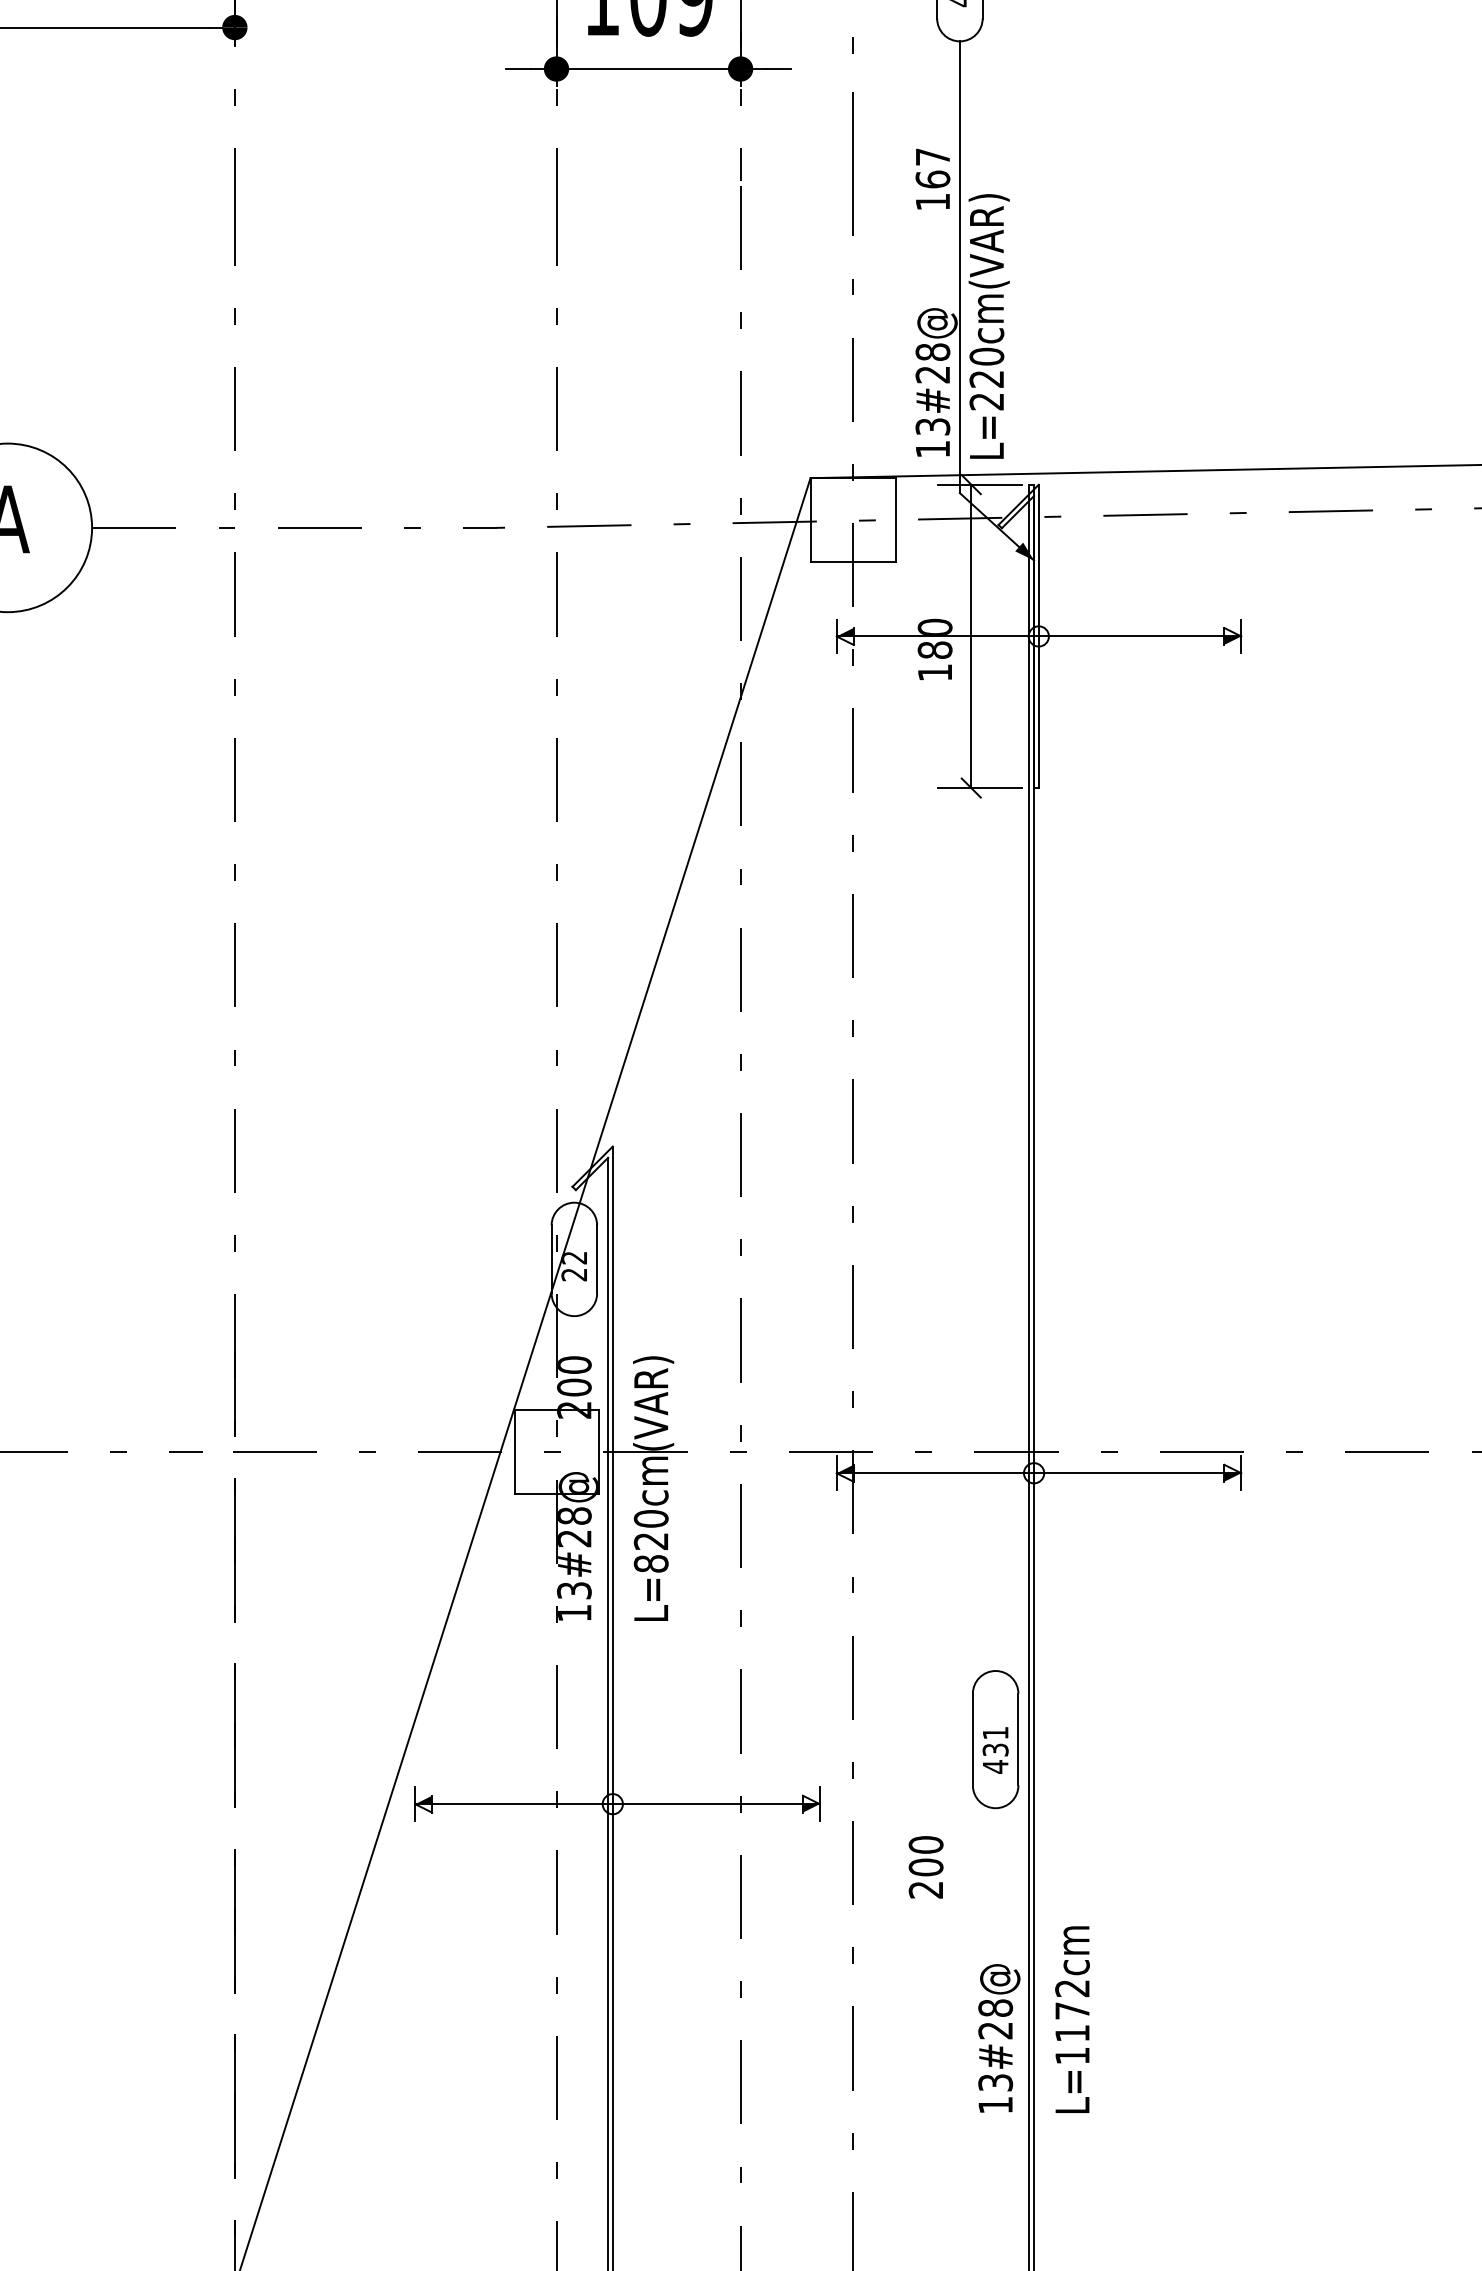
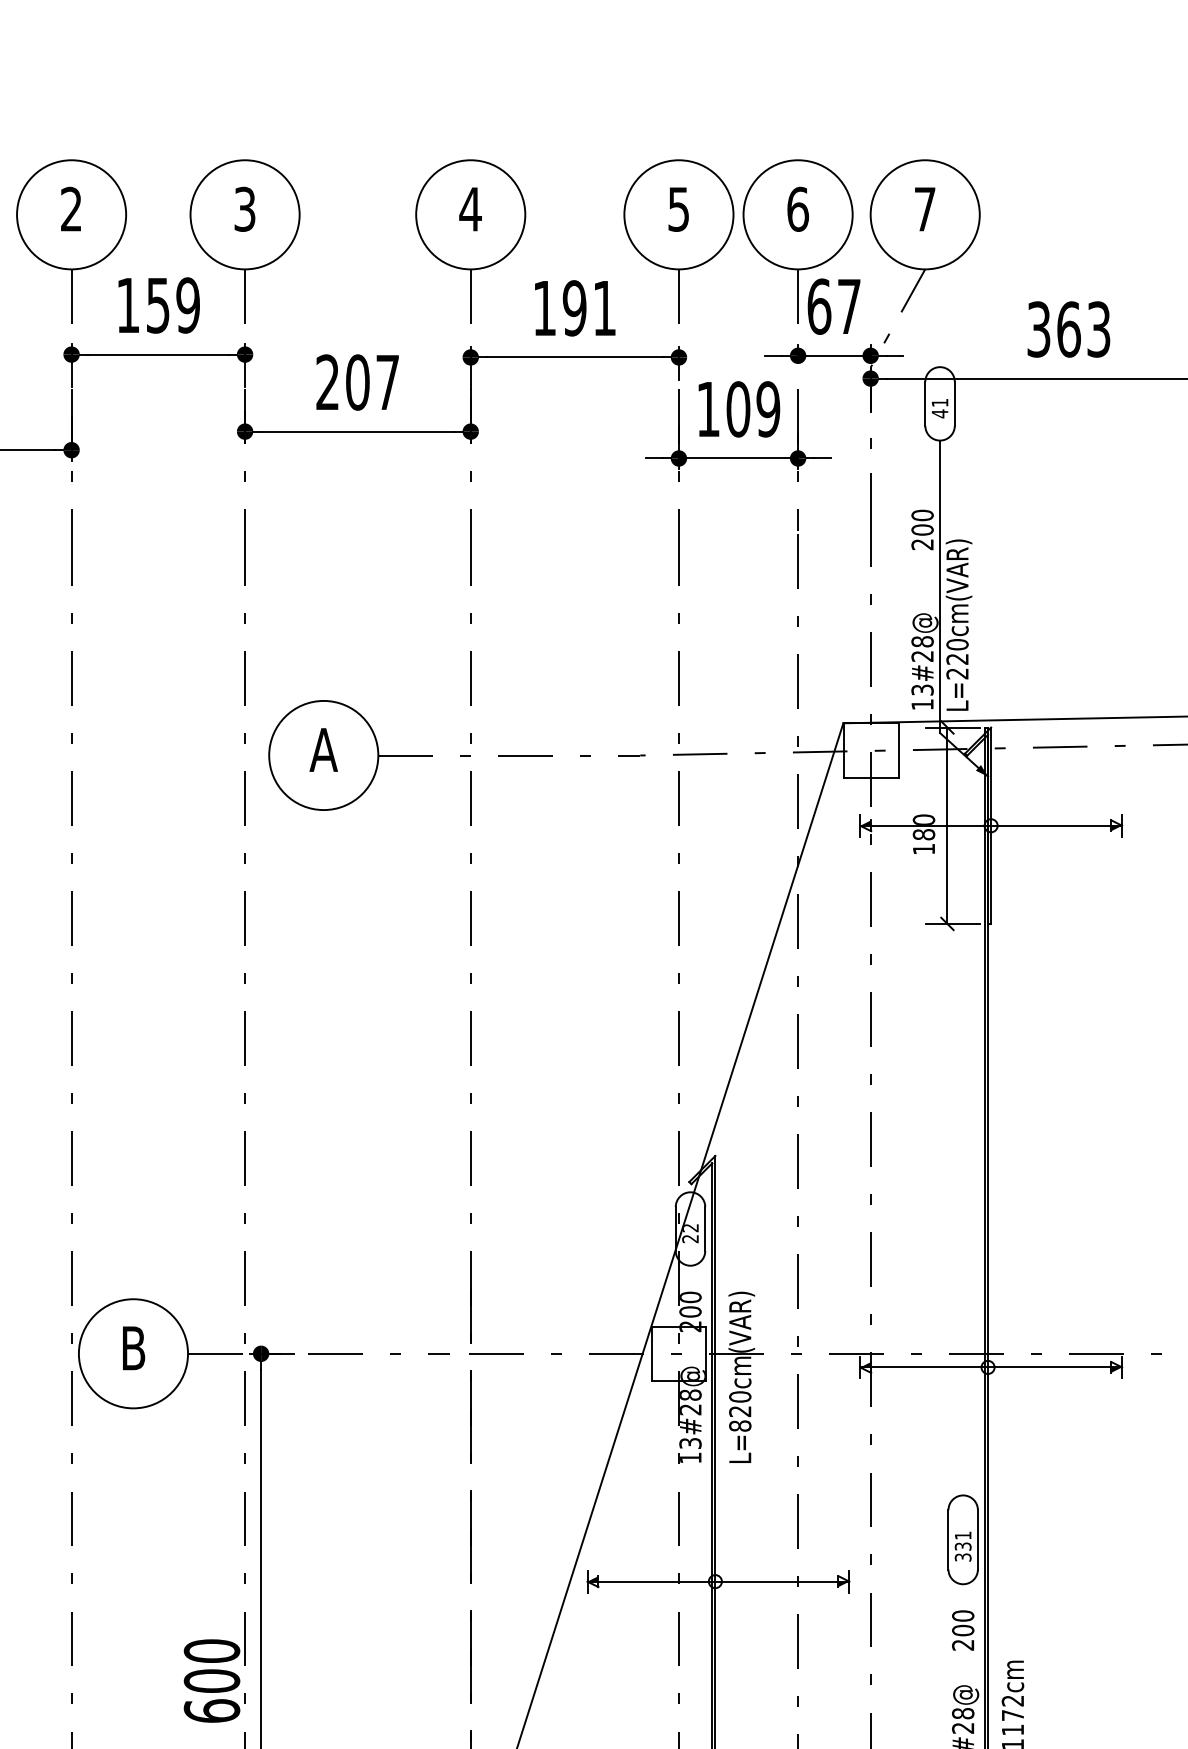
text: (932, 178) -> (922, 529), 167 -> 200
text: (994, 1766) -> (962, 1557), 431 -> 331
text: (926, 1867) -> (963, 1630), moved

